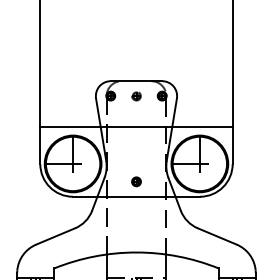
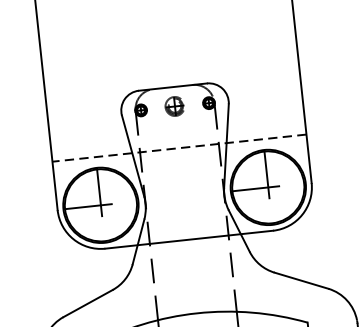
part: (136, 96) -> (175, 107), size x1.6
line: (136, 127) -> (179, 148), solid -> dashed
part: (136, 181) -> (187, 219), removed

